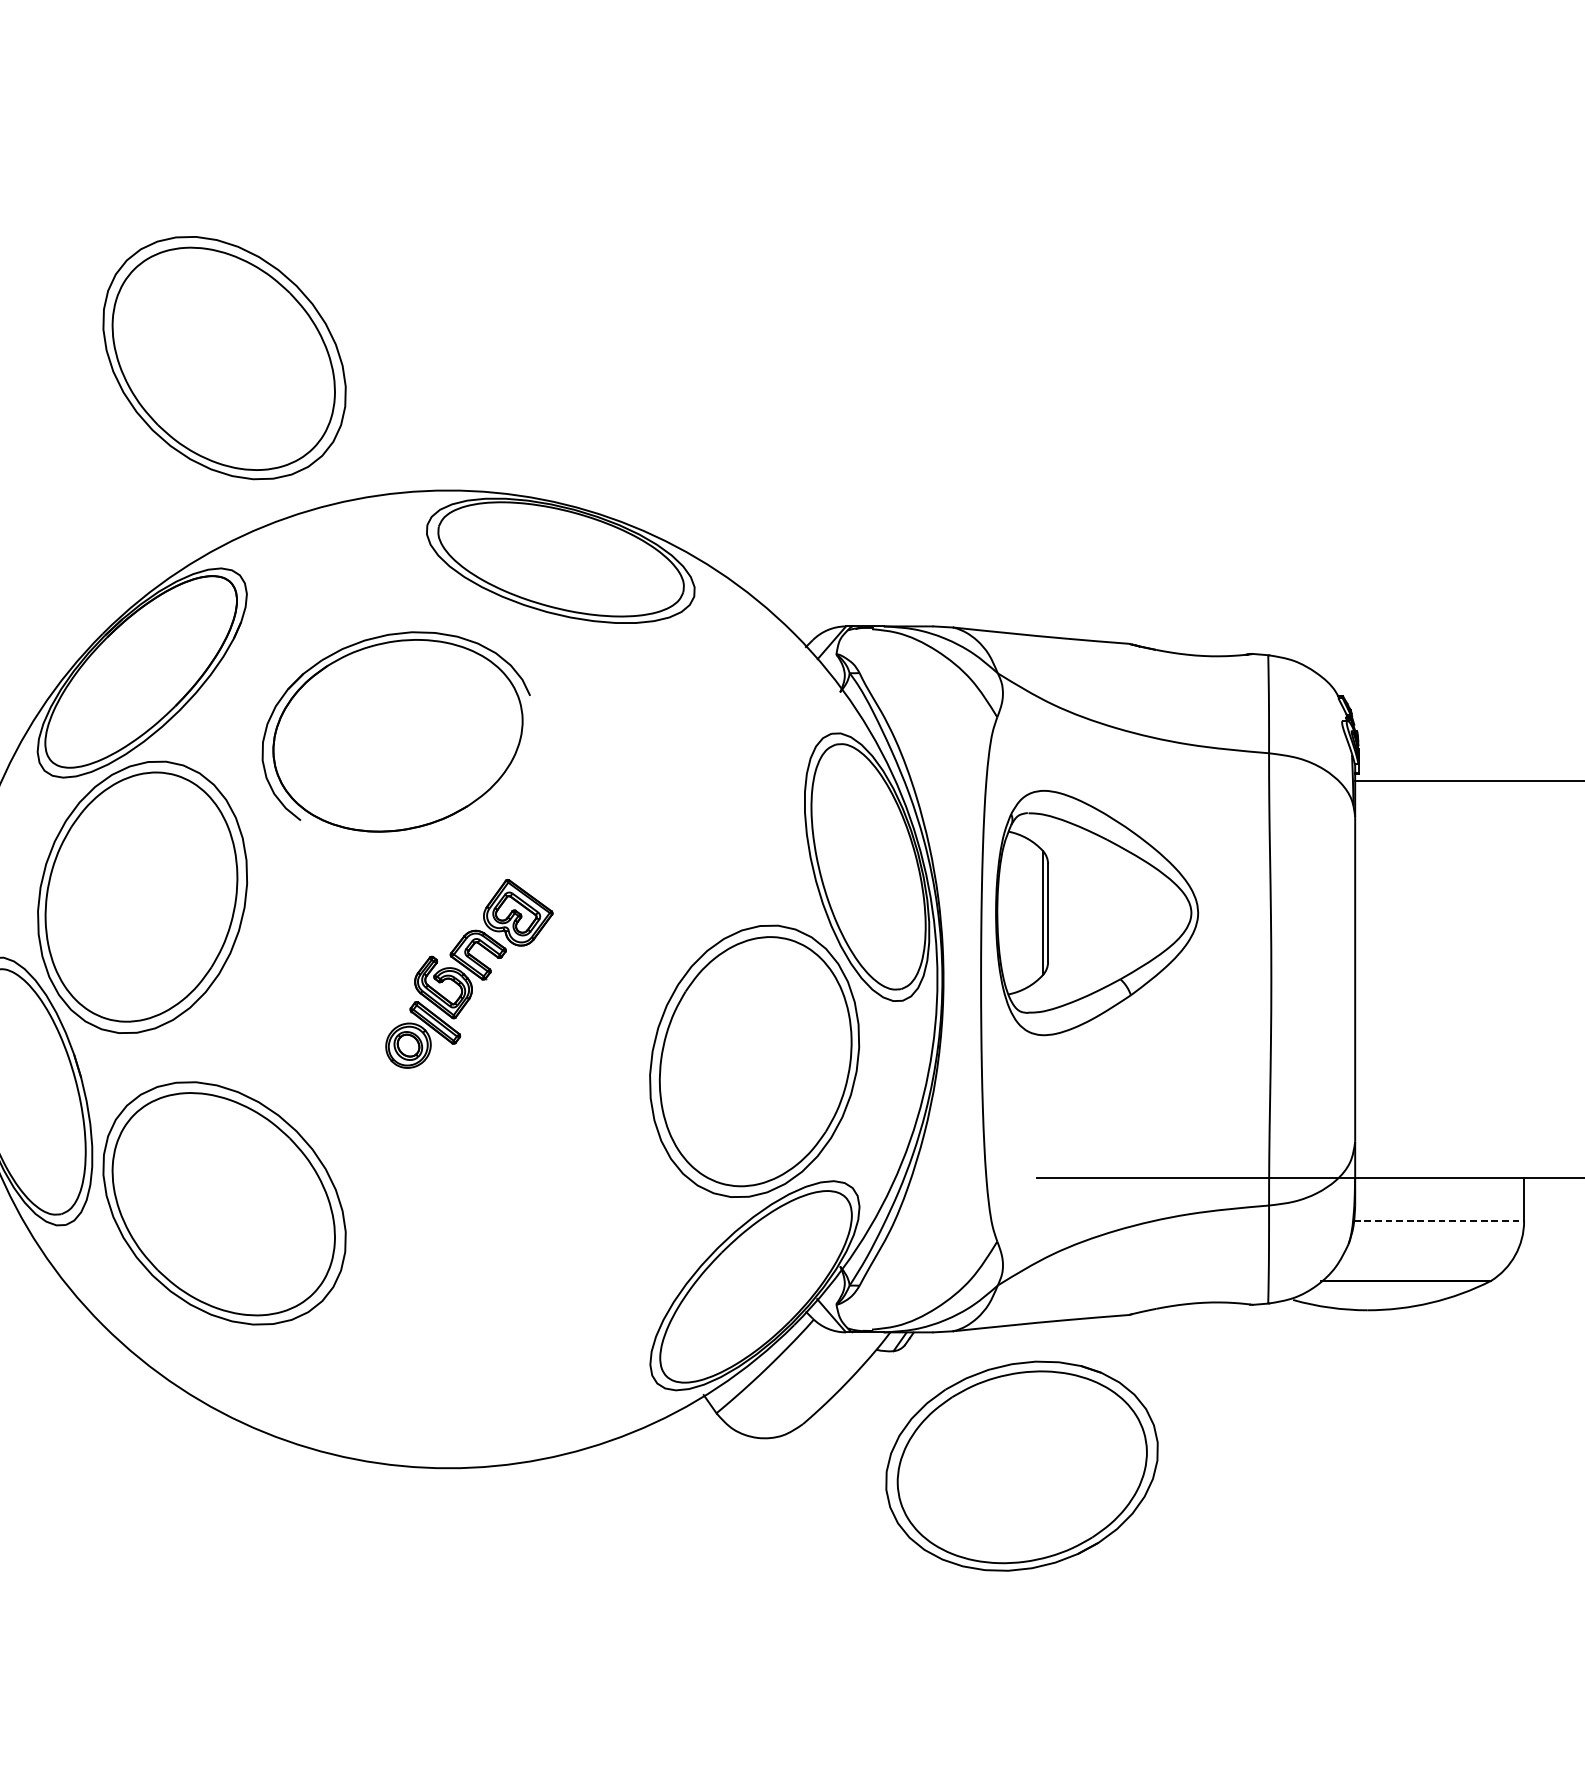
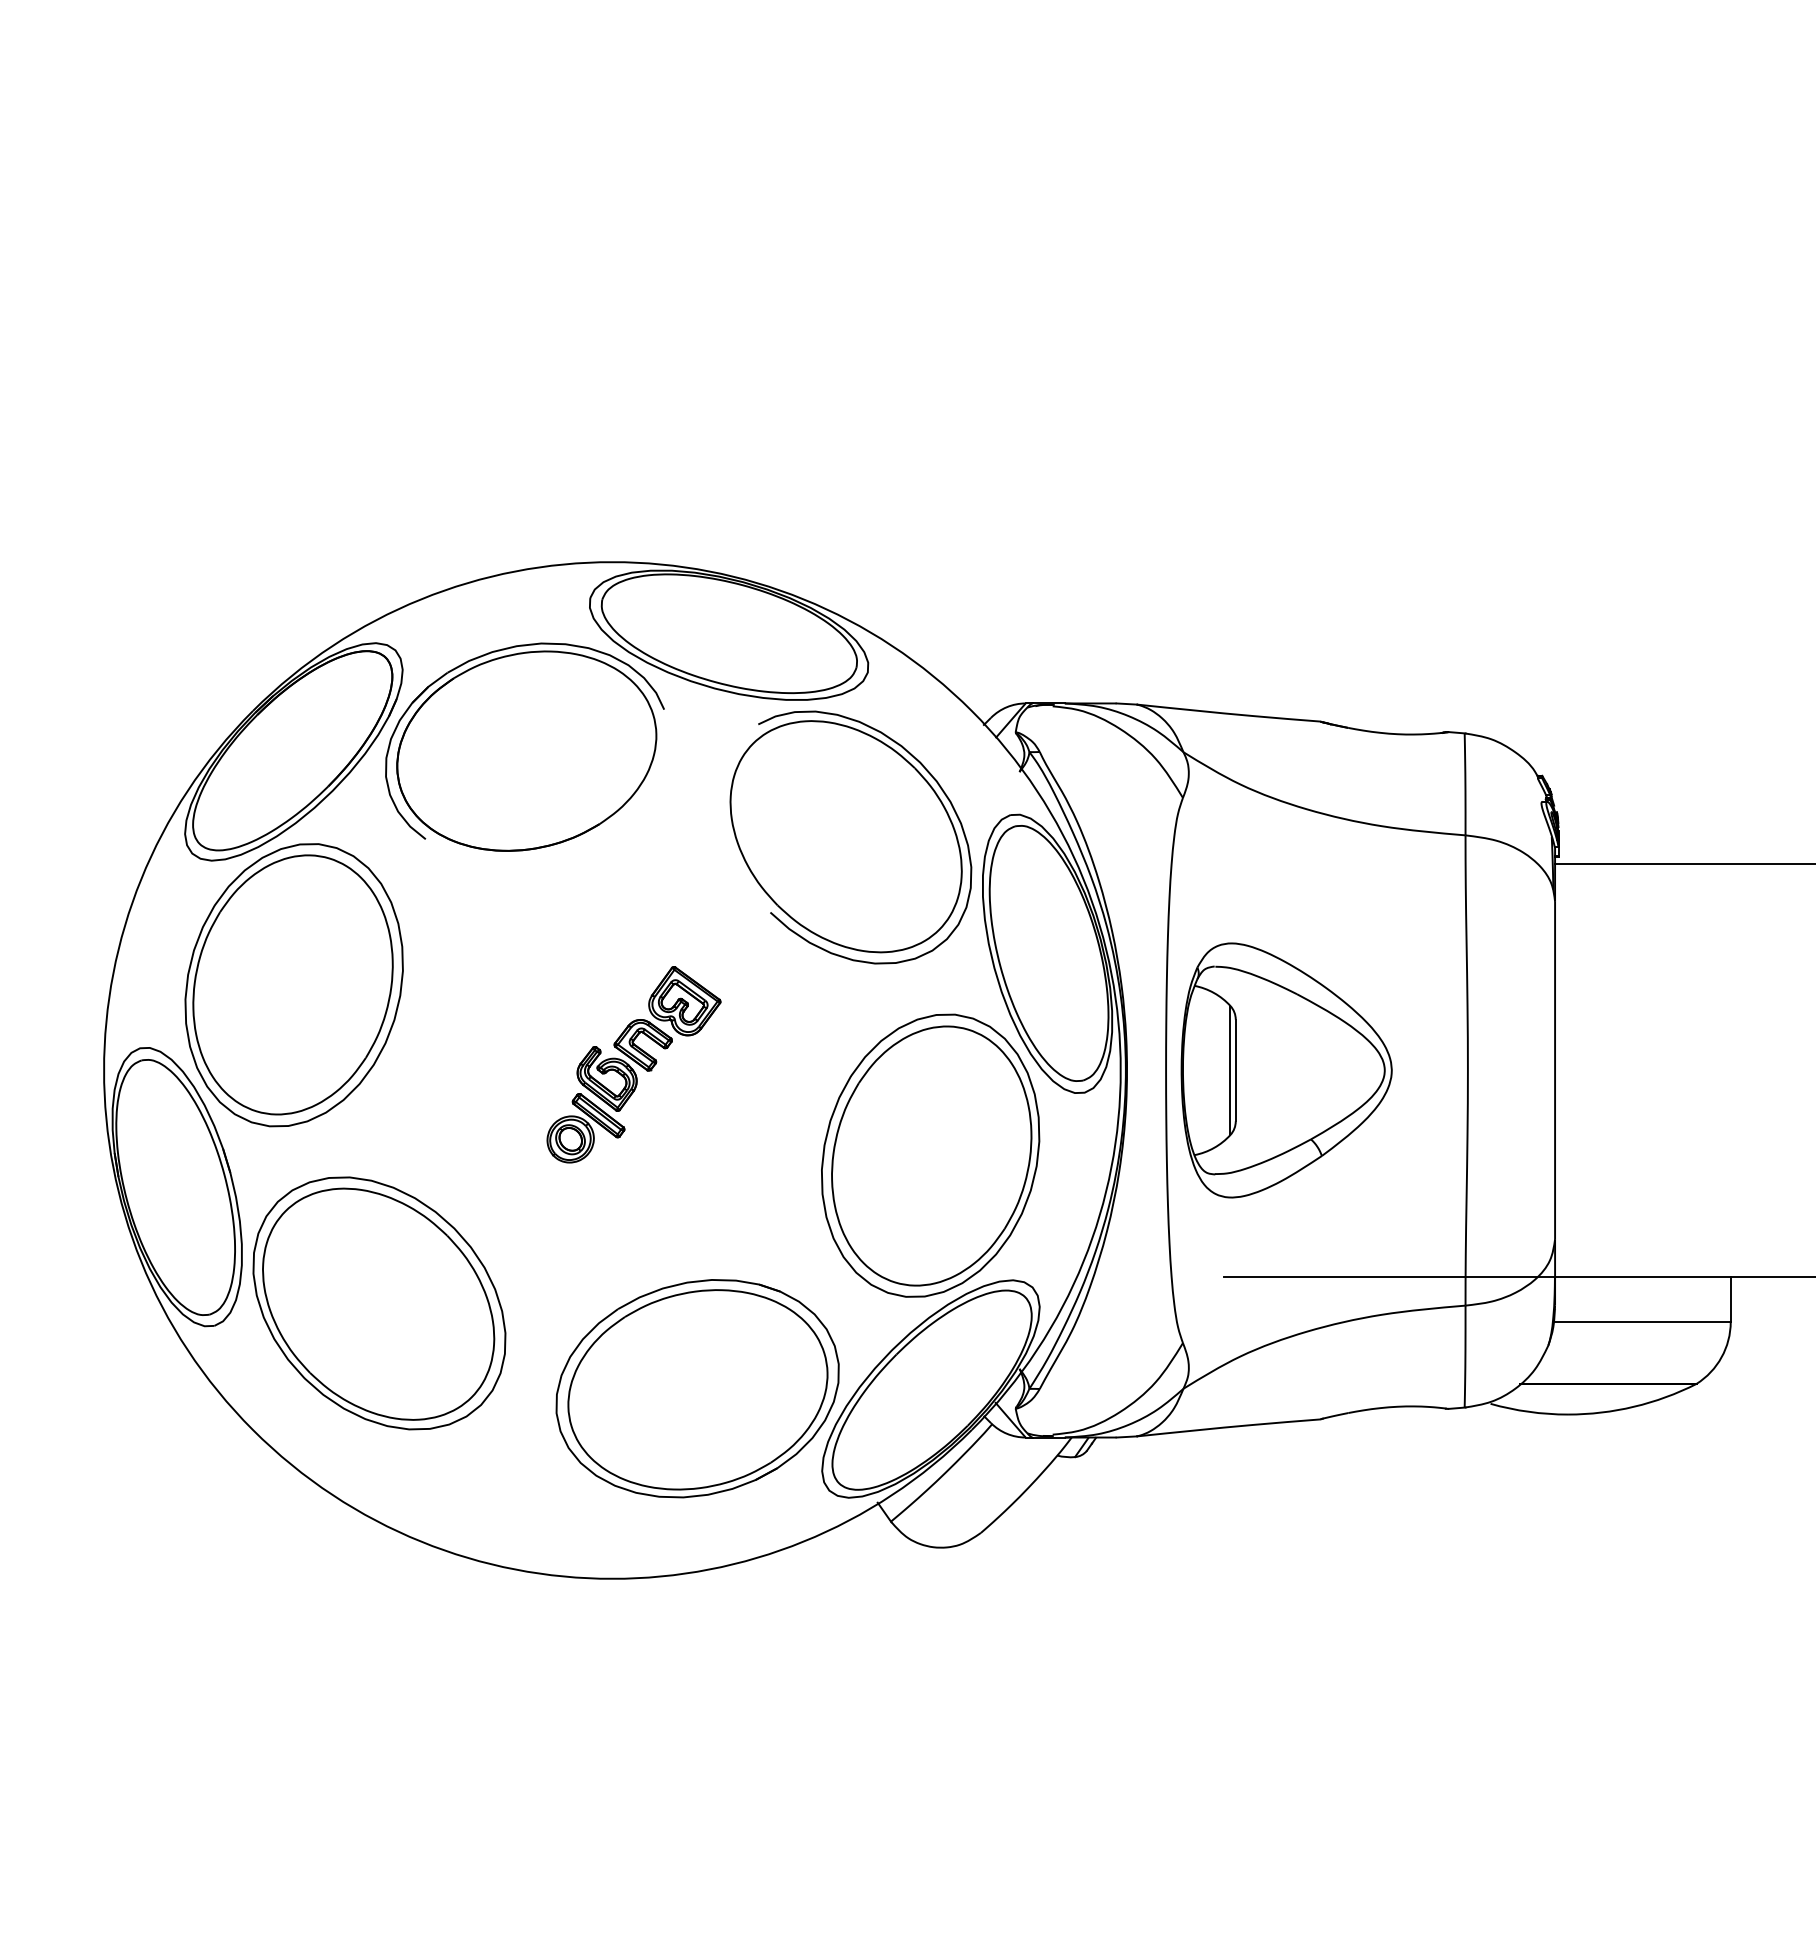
part: (224, 358) -> (379, 424), removed
part: (395, 731) -> (524, 746), moved
part: (677, 755) -> (850, 837), added
part: (1096, 913) -> (1286, 1070), moved
line: (1439, 1220) -> (1642, 1321), dashed -> solid
part: (1021, 1466) -> (697, 1388), moved

